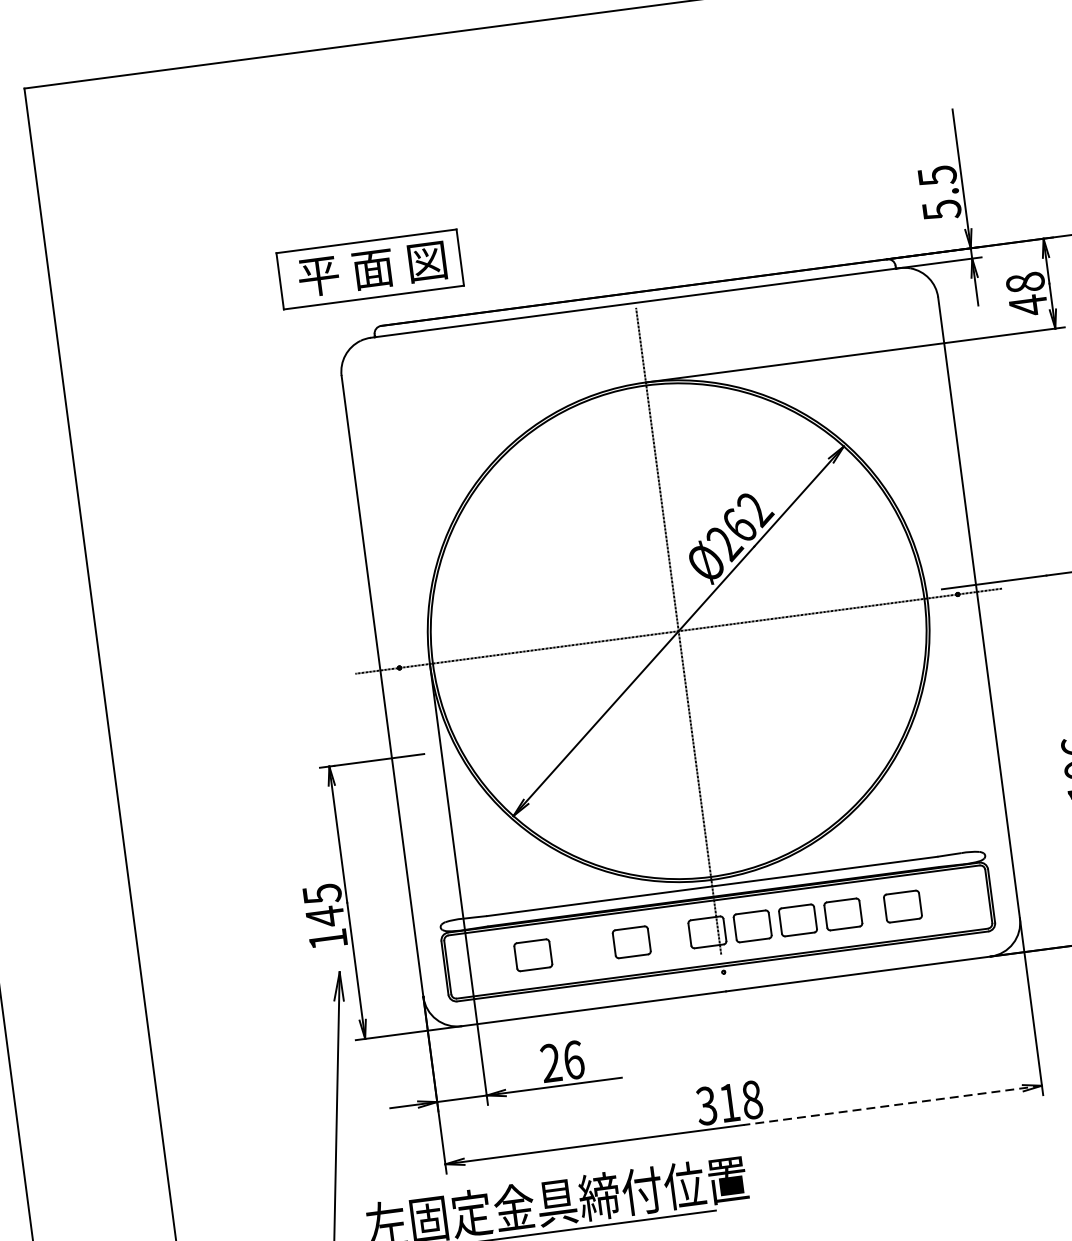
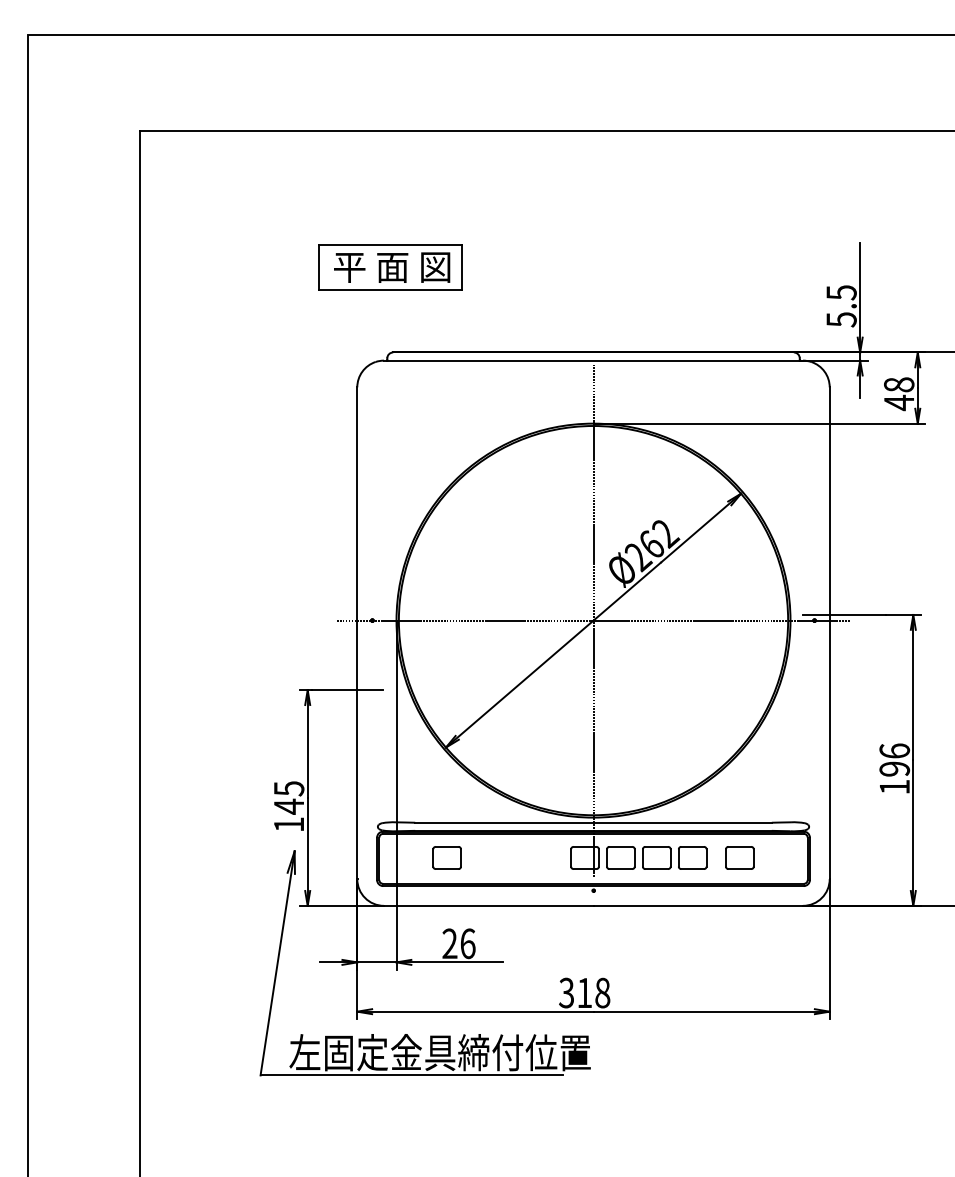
part: (370, 269) -> (390, 267), moved
part: (630, 941) -> (524, 857), removed
line: (892, 1105) -> (711, 1011), dashed -> solid

